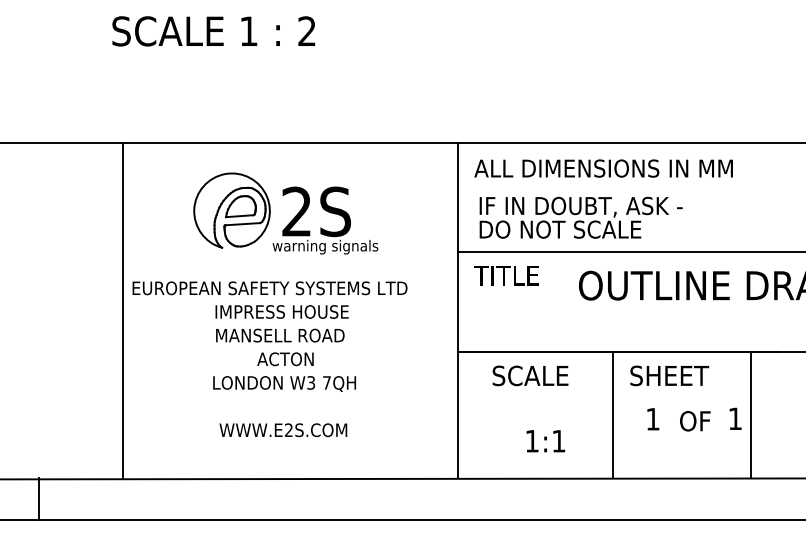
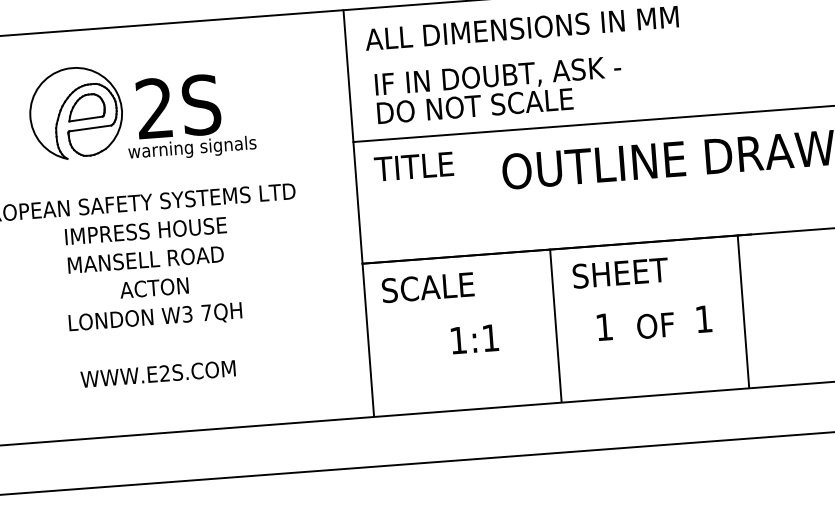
text: (530, 375) -> (428, 287), moved
line: (751, 414) -> (743, 310), moved
text: (545, 441) -> (474, 339), moved

